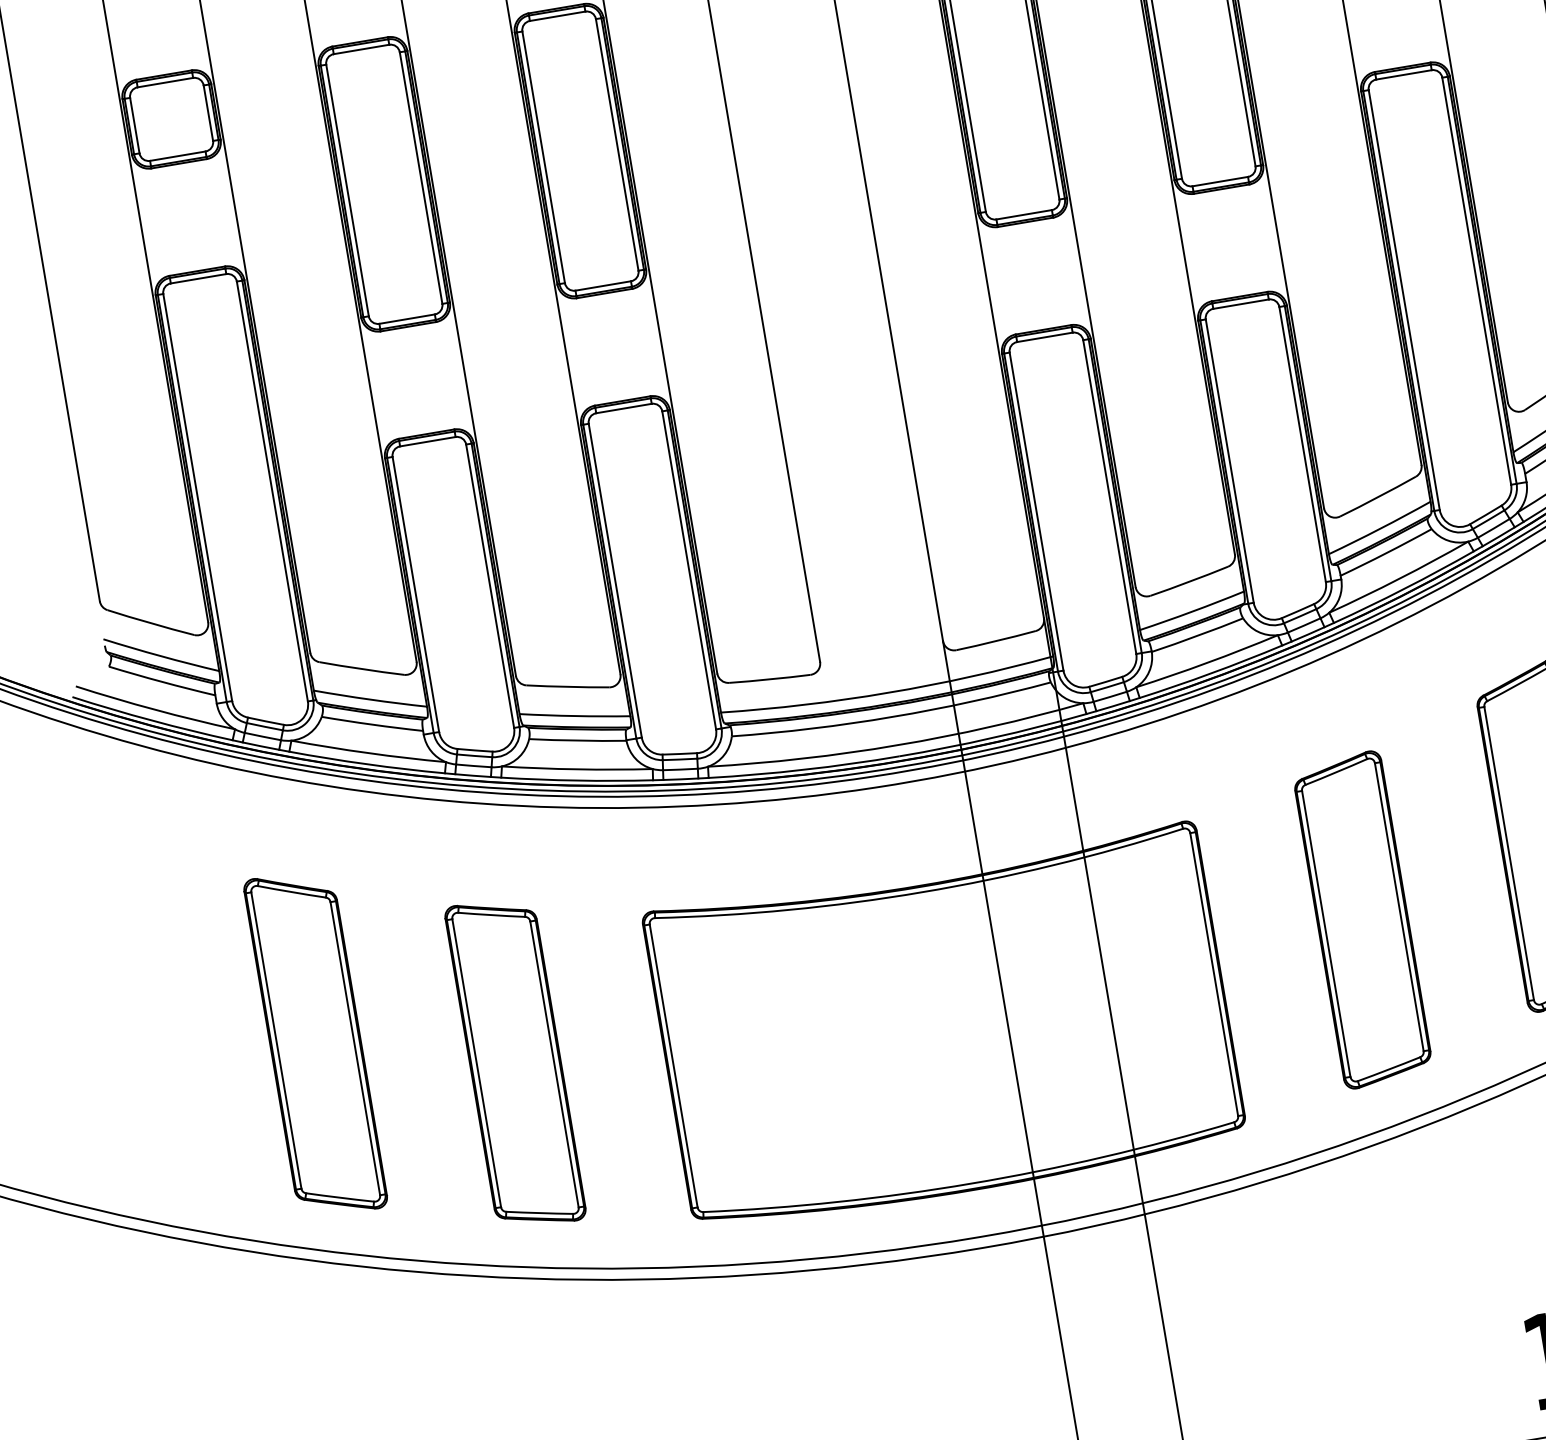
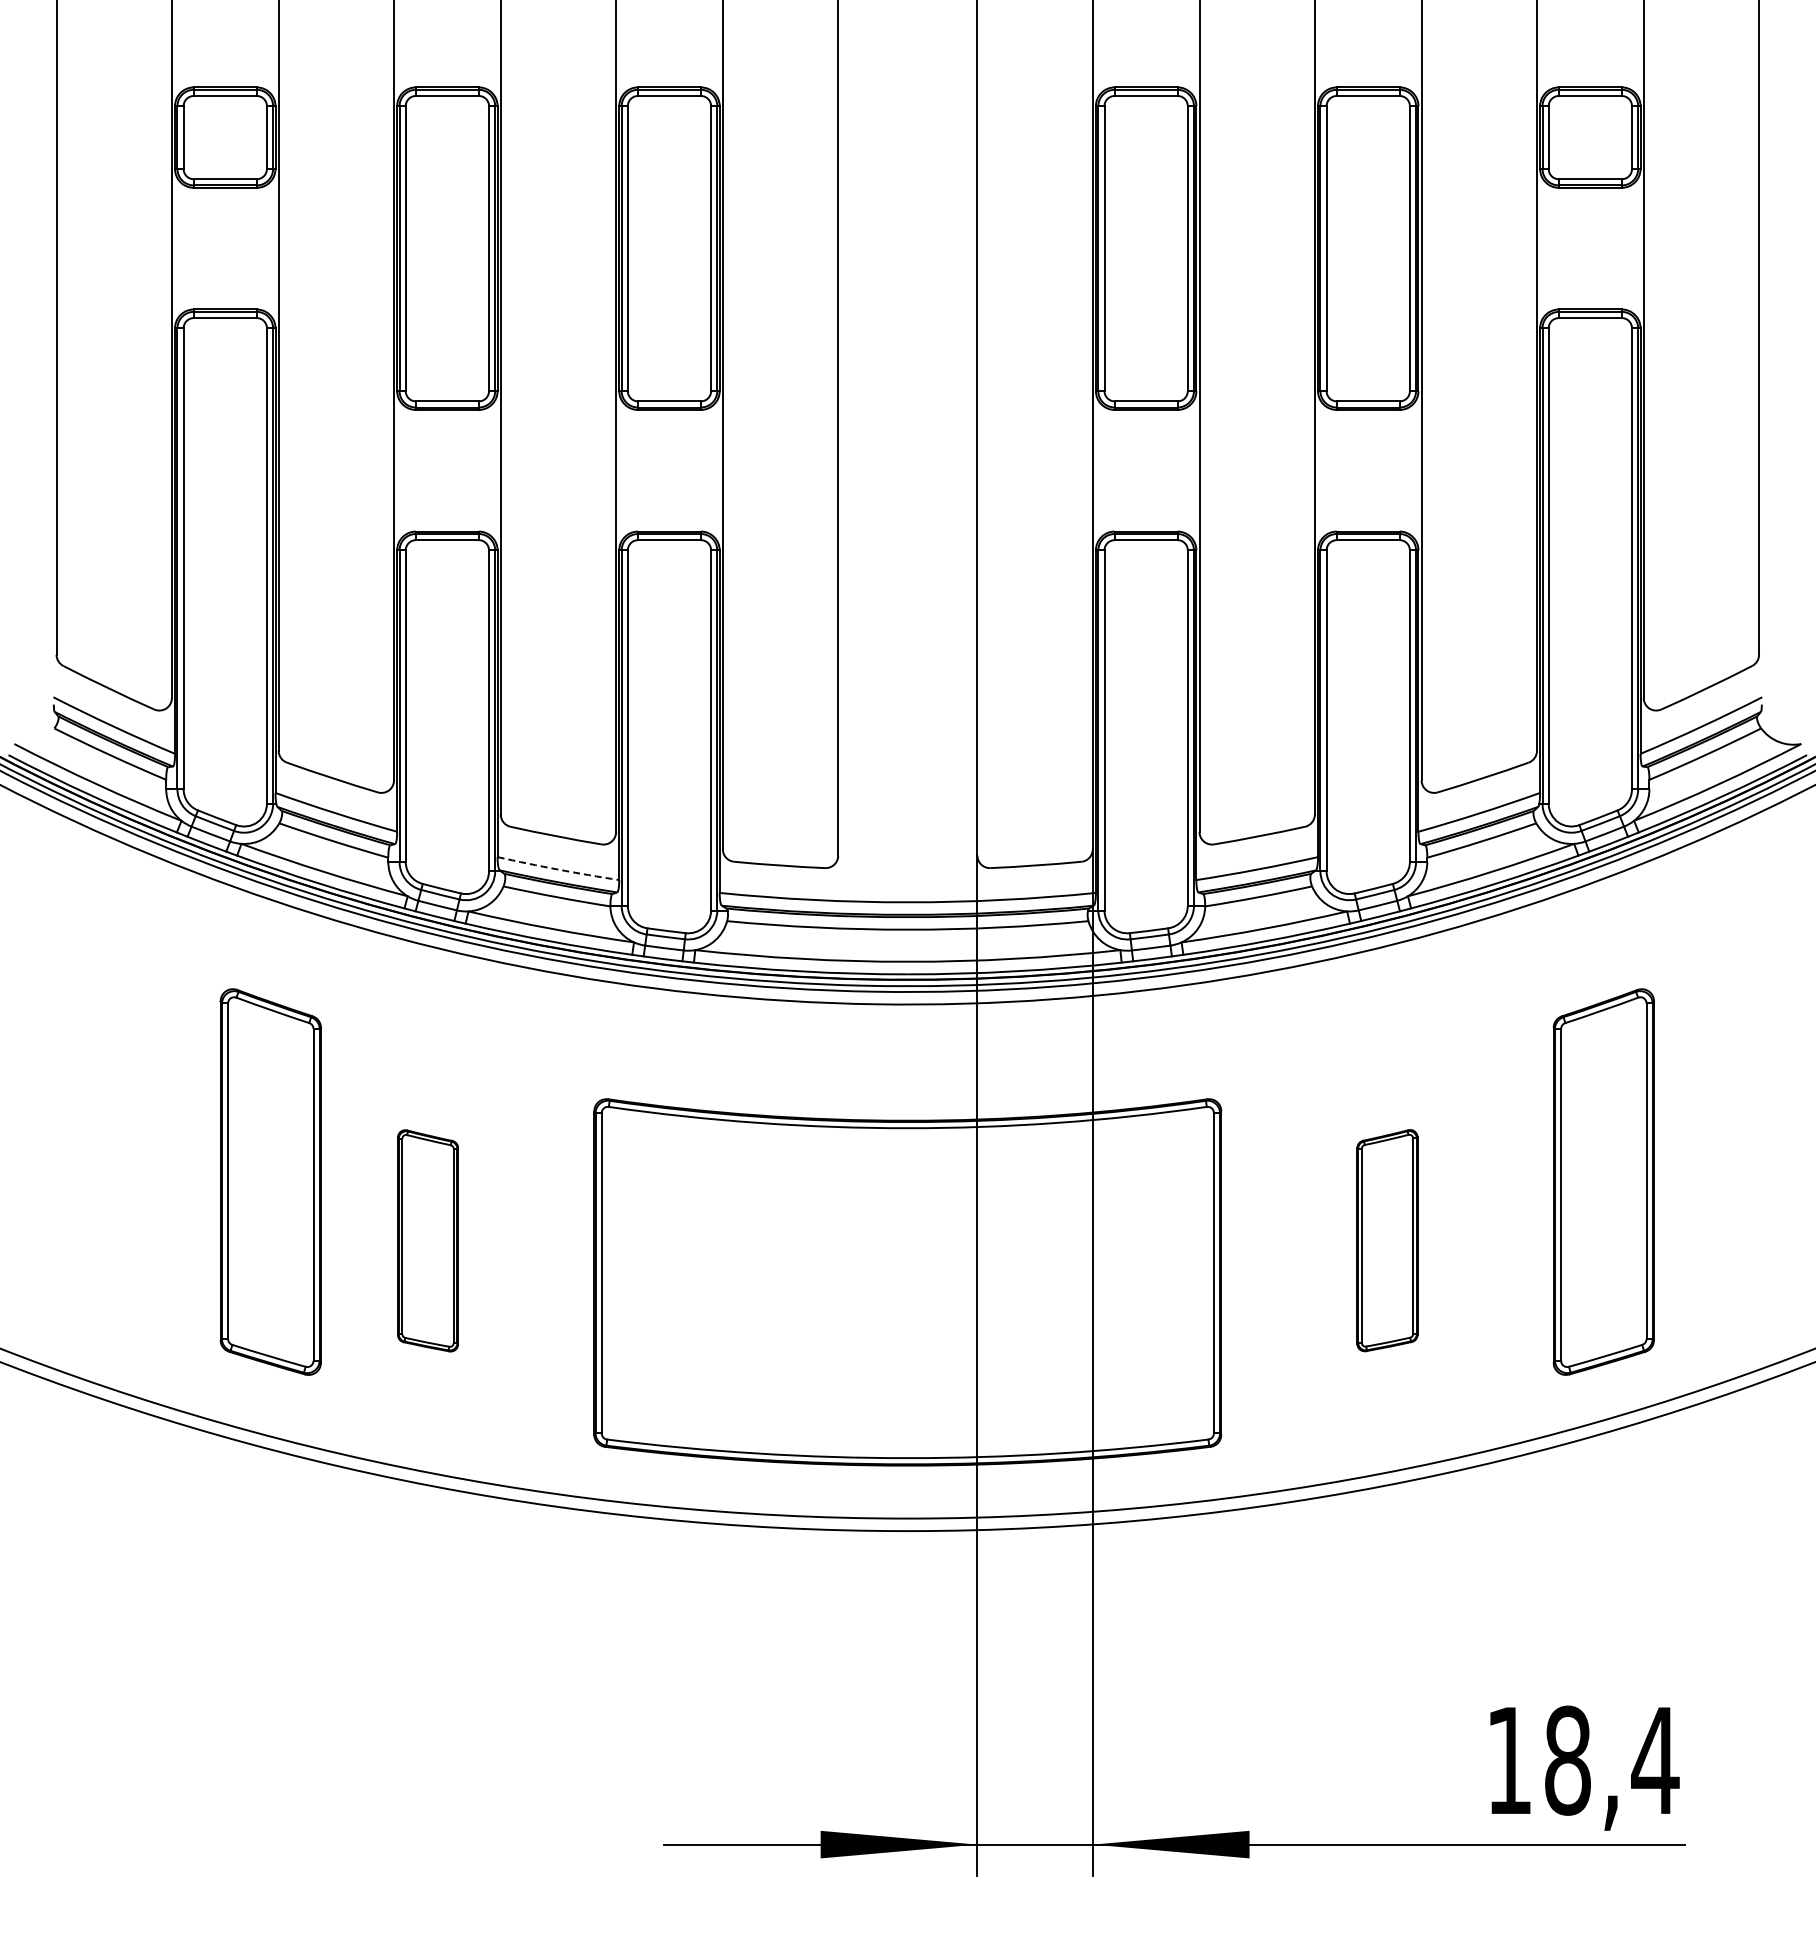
arc: (575, 715) -> (558, 869), solid -> dashed
part: (1362, 919) -> (1387, 1240), size x0.6
part: (315, 1043) -> (270, 1181), moved
part: (514, 1063) -> (427, 1240), size x0.6

